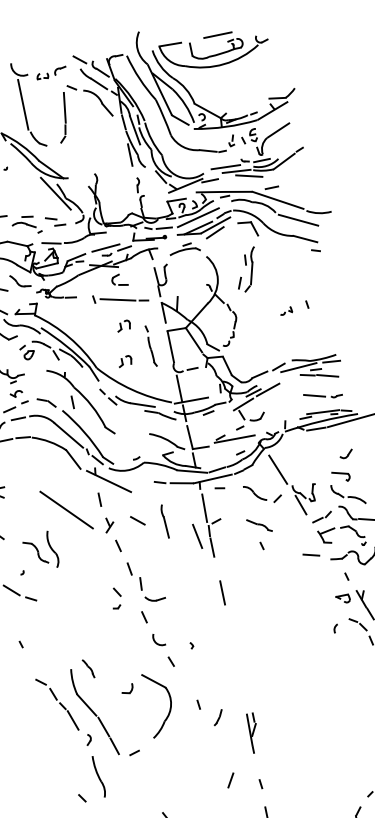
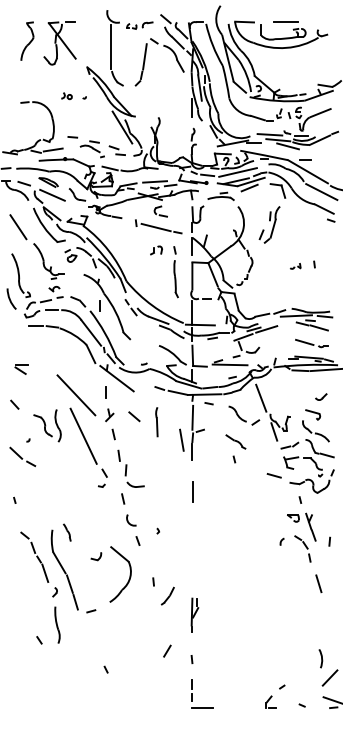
part: (150, 346) -> (175, 272), size x1.43
part: (125, 361) -> (151, 280), removed
line: (84, 554) -> (83, 435), added
part: (217, 716) -> (167, 595), size x1.43

